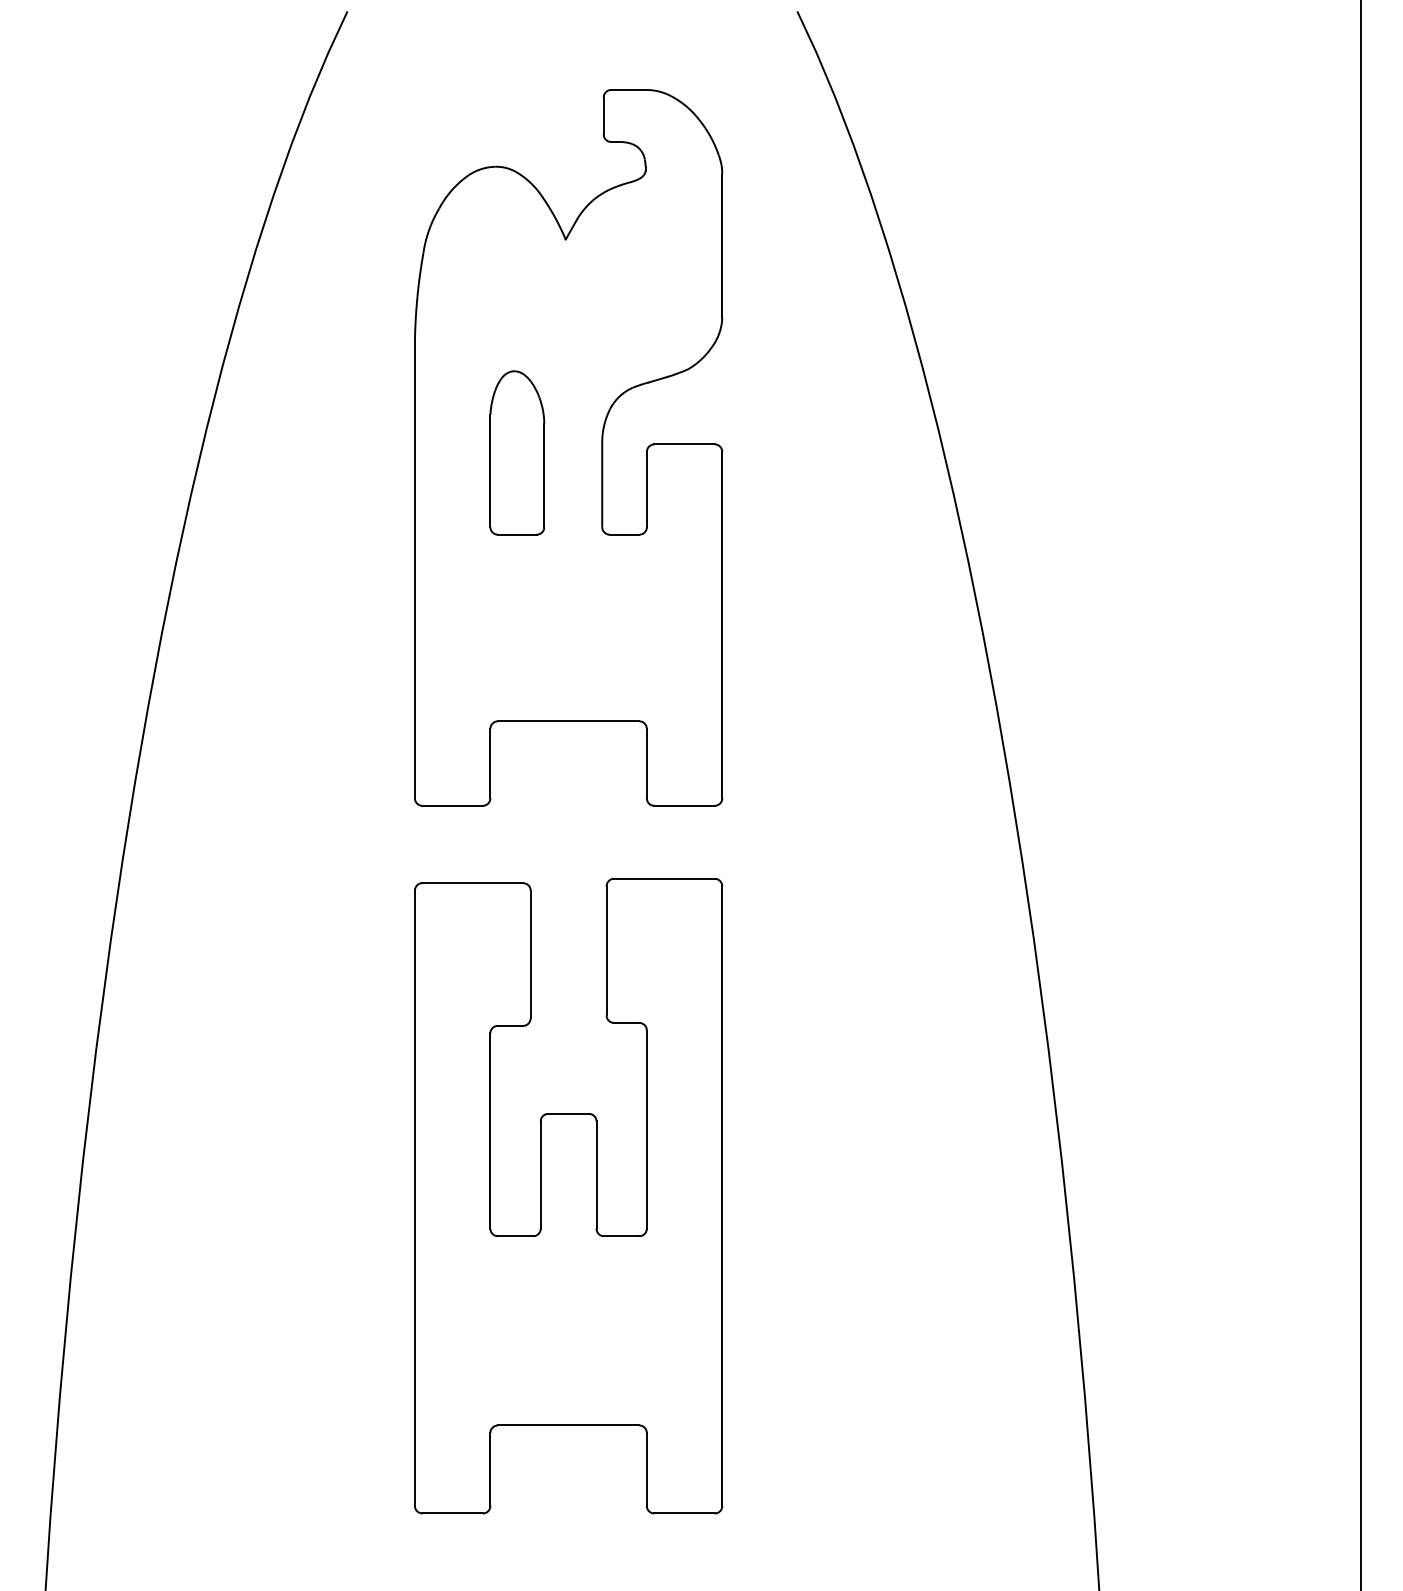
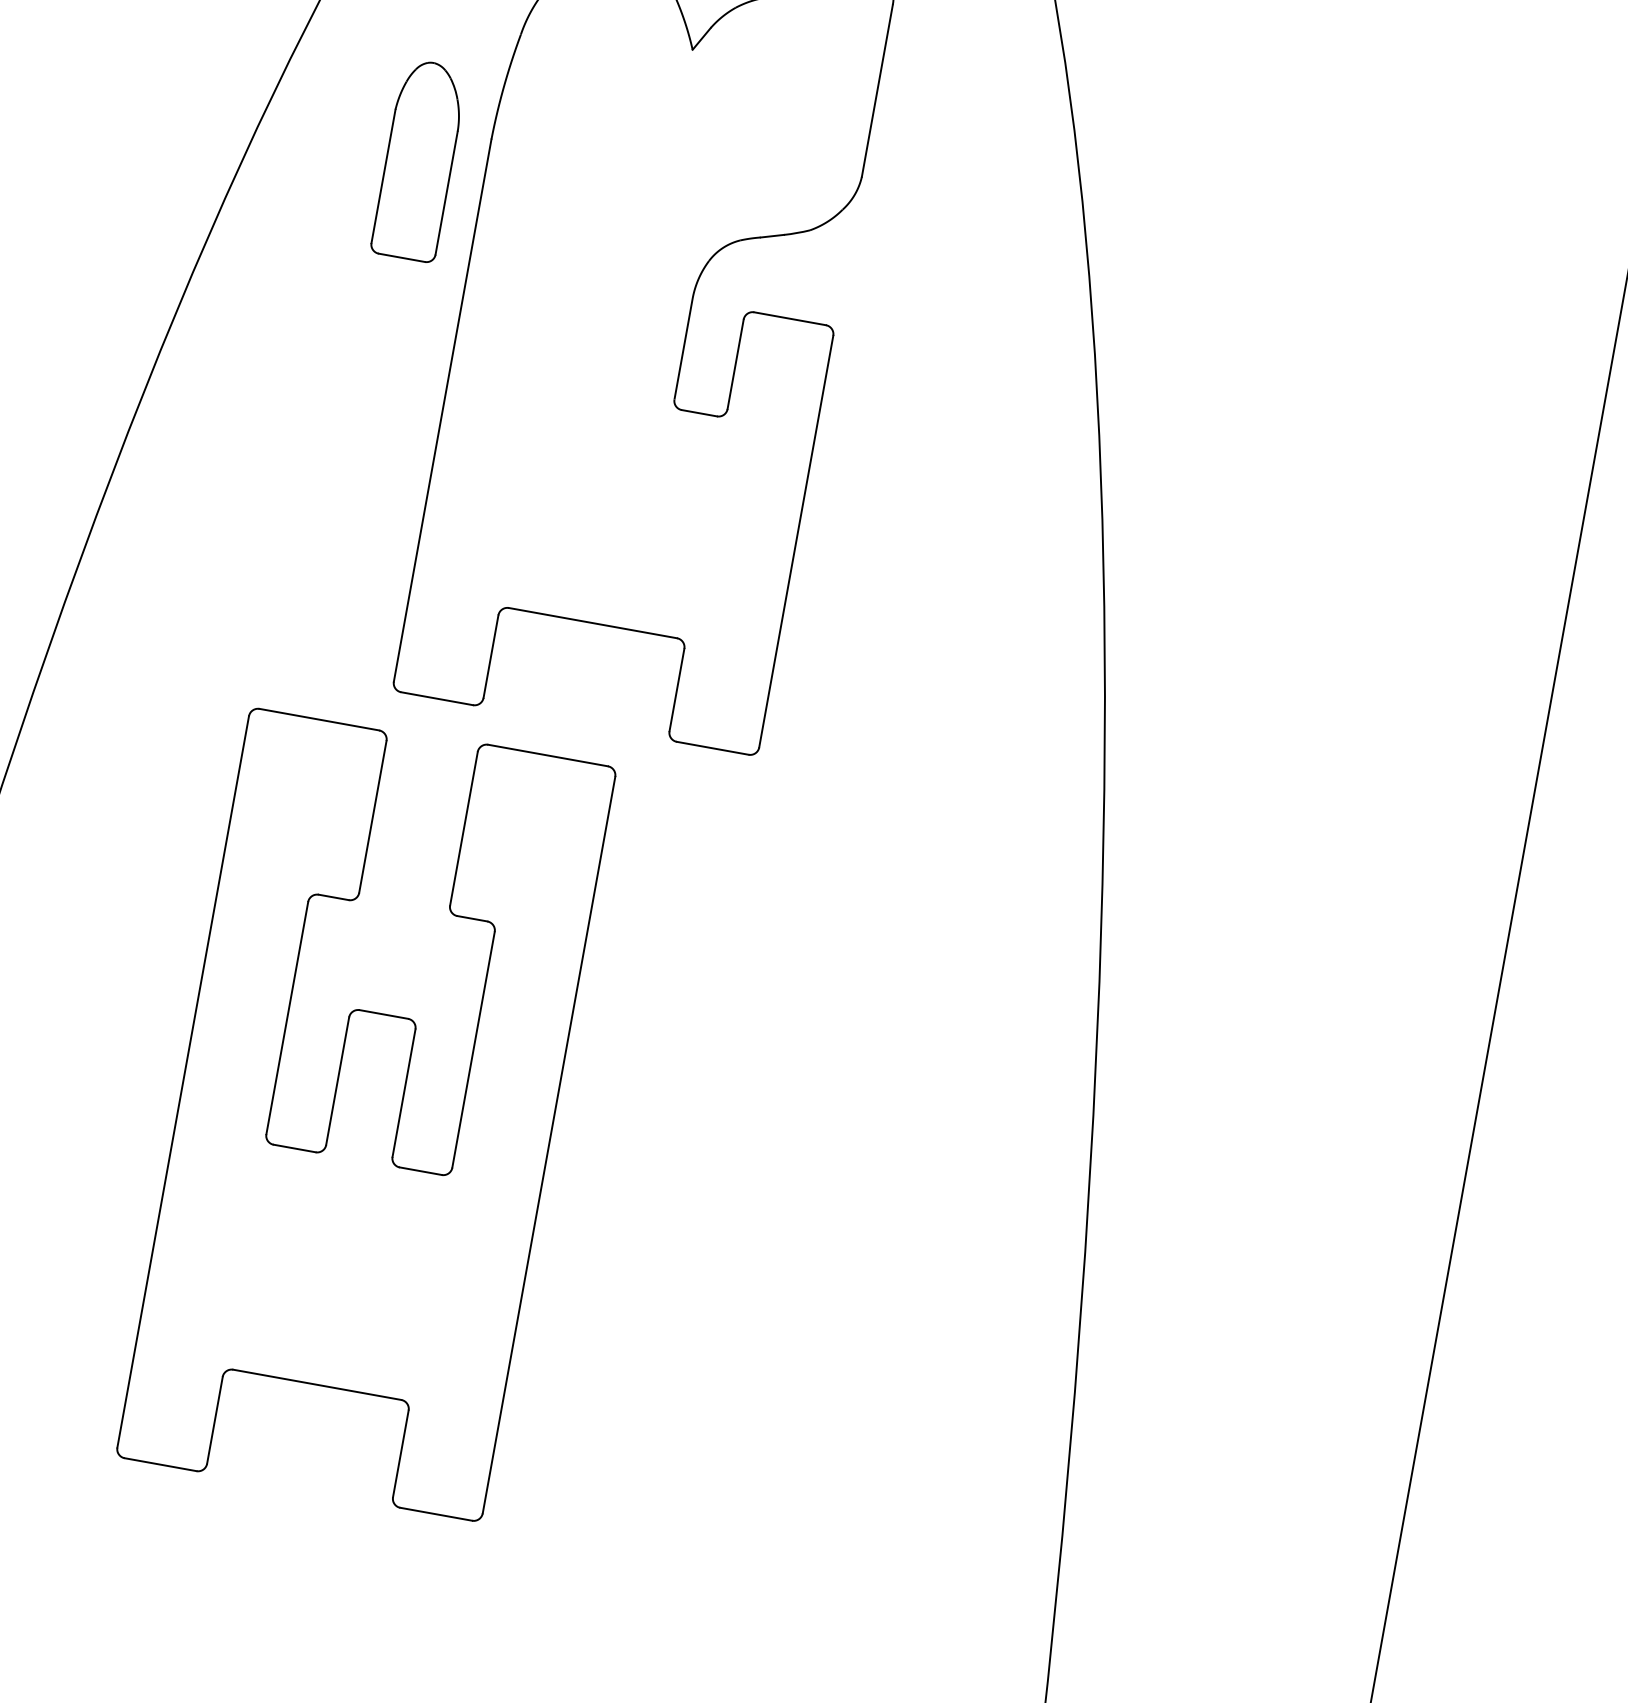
part: (517, 452) -> (419, 160), moved
part: (568, 1196) -> (366, 1112), moved

